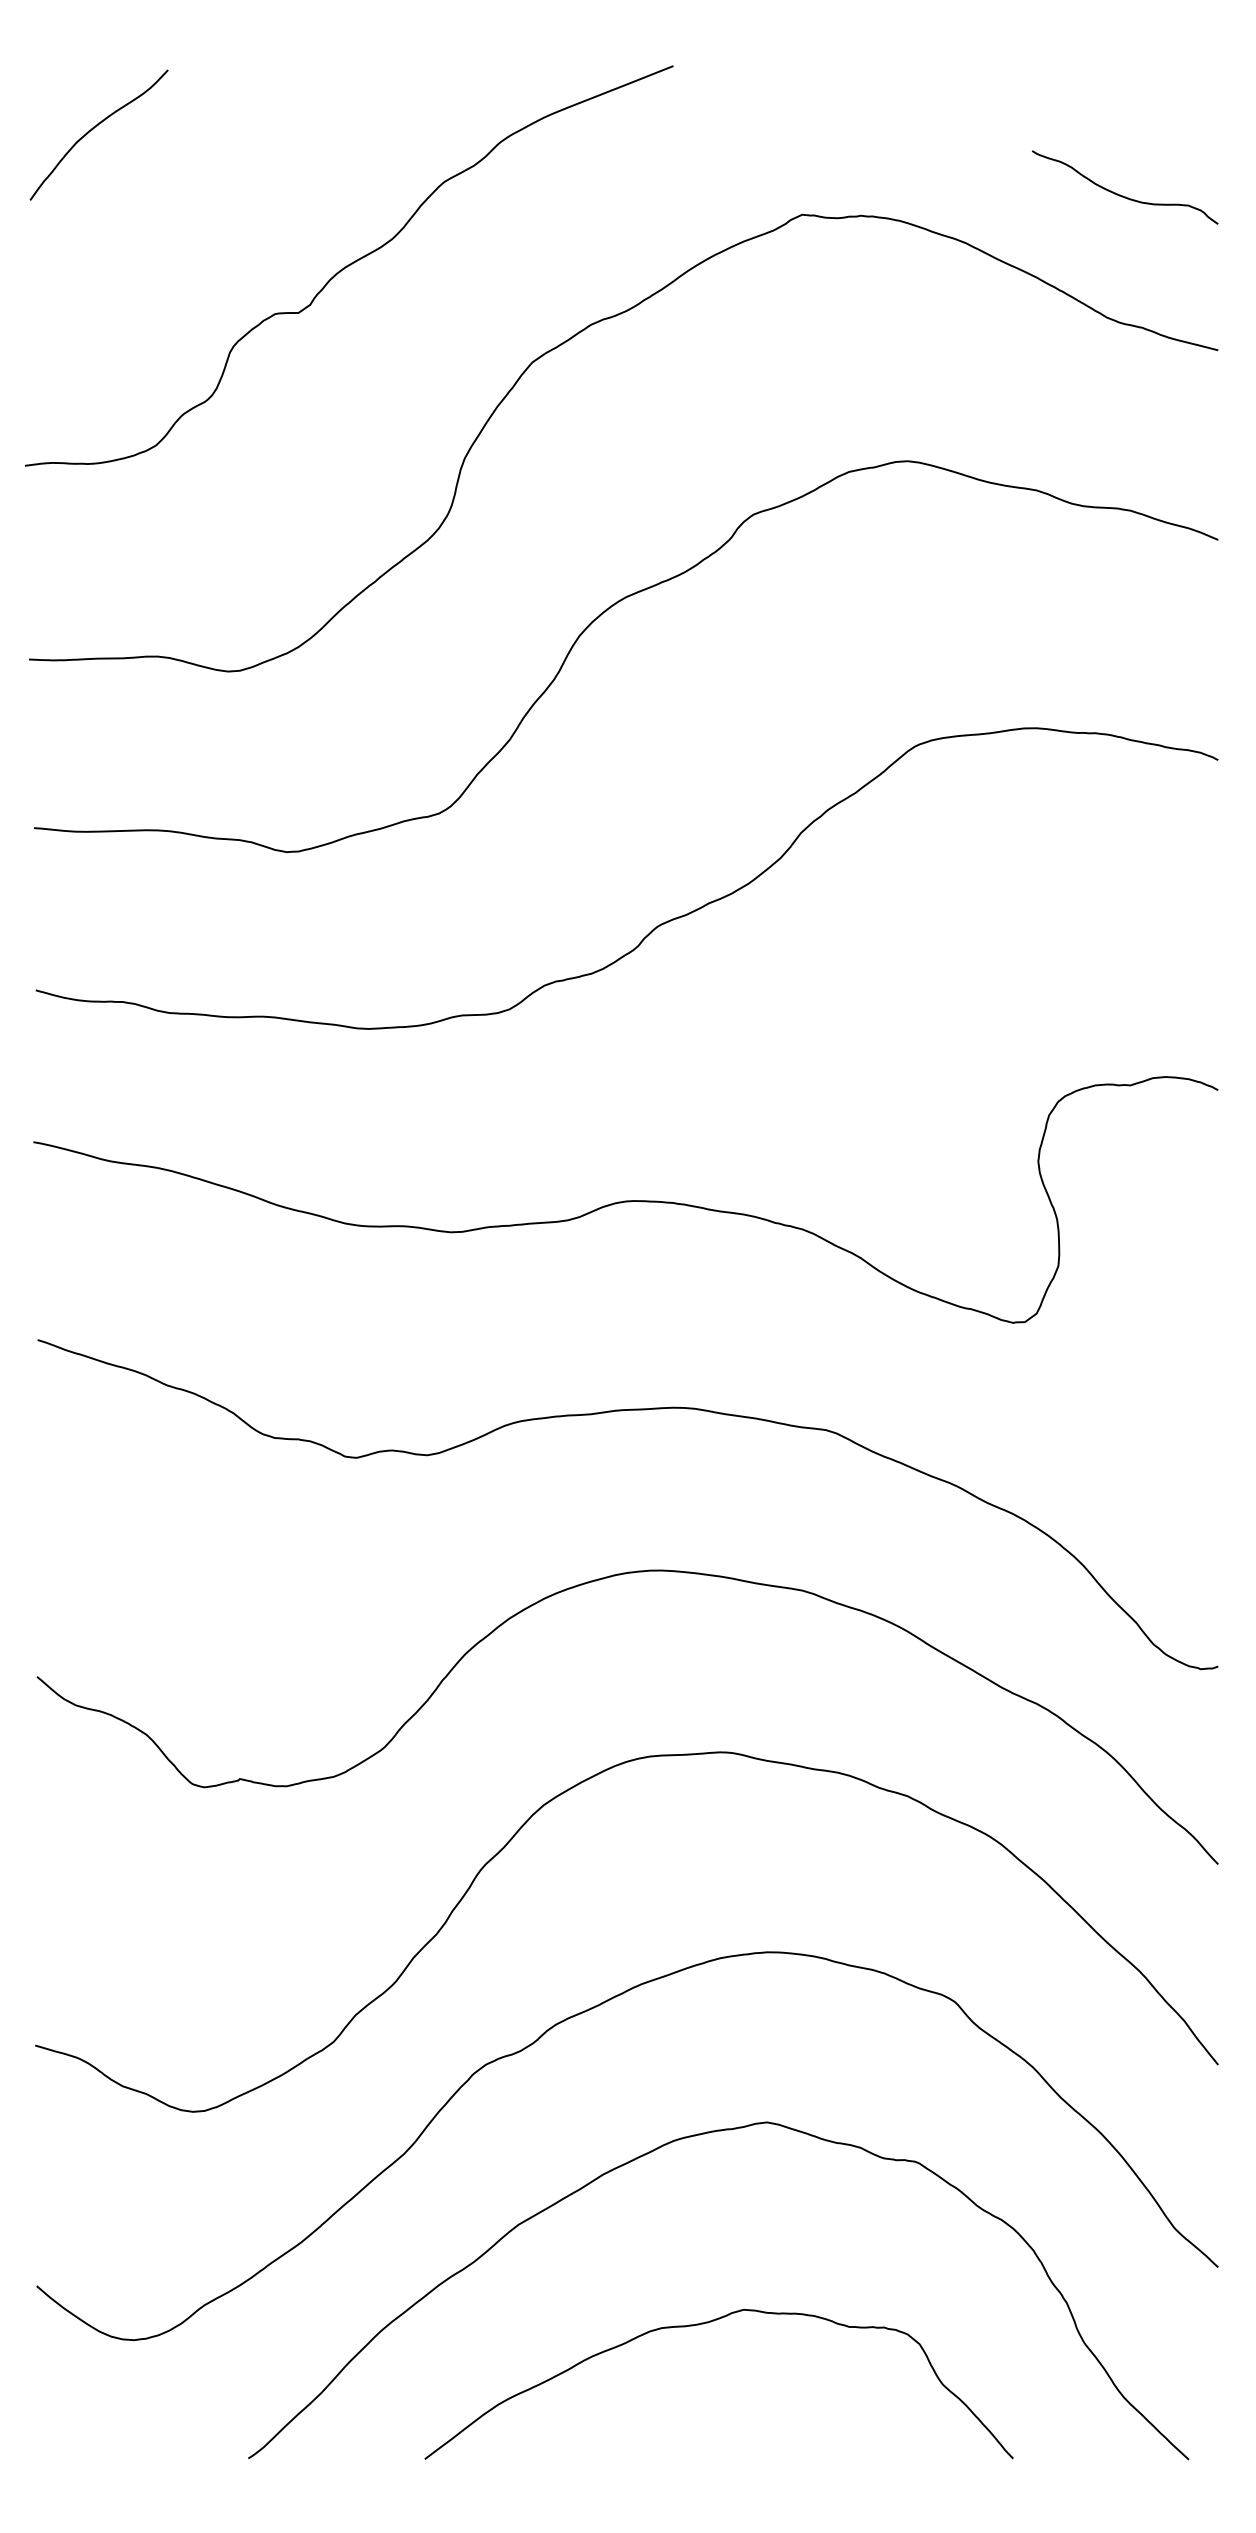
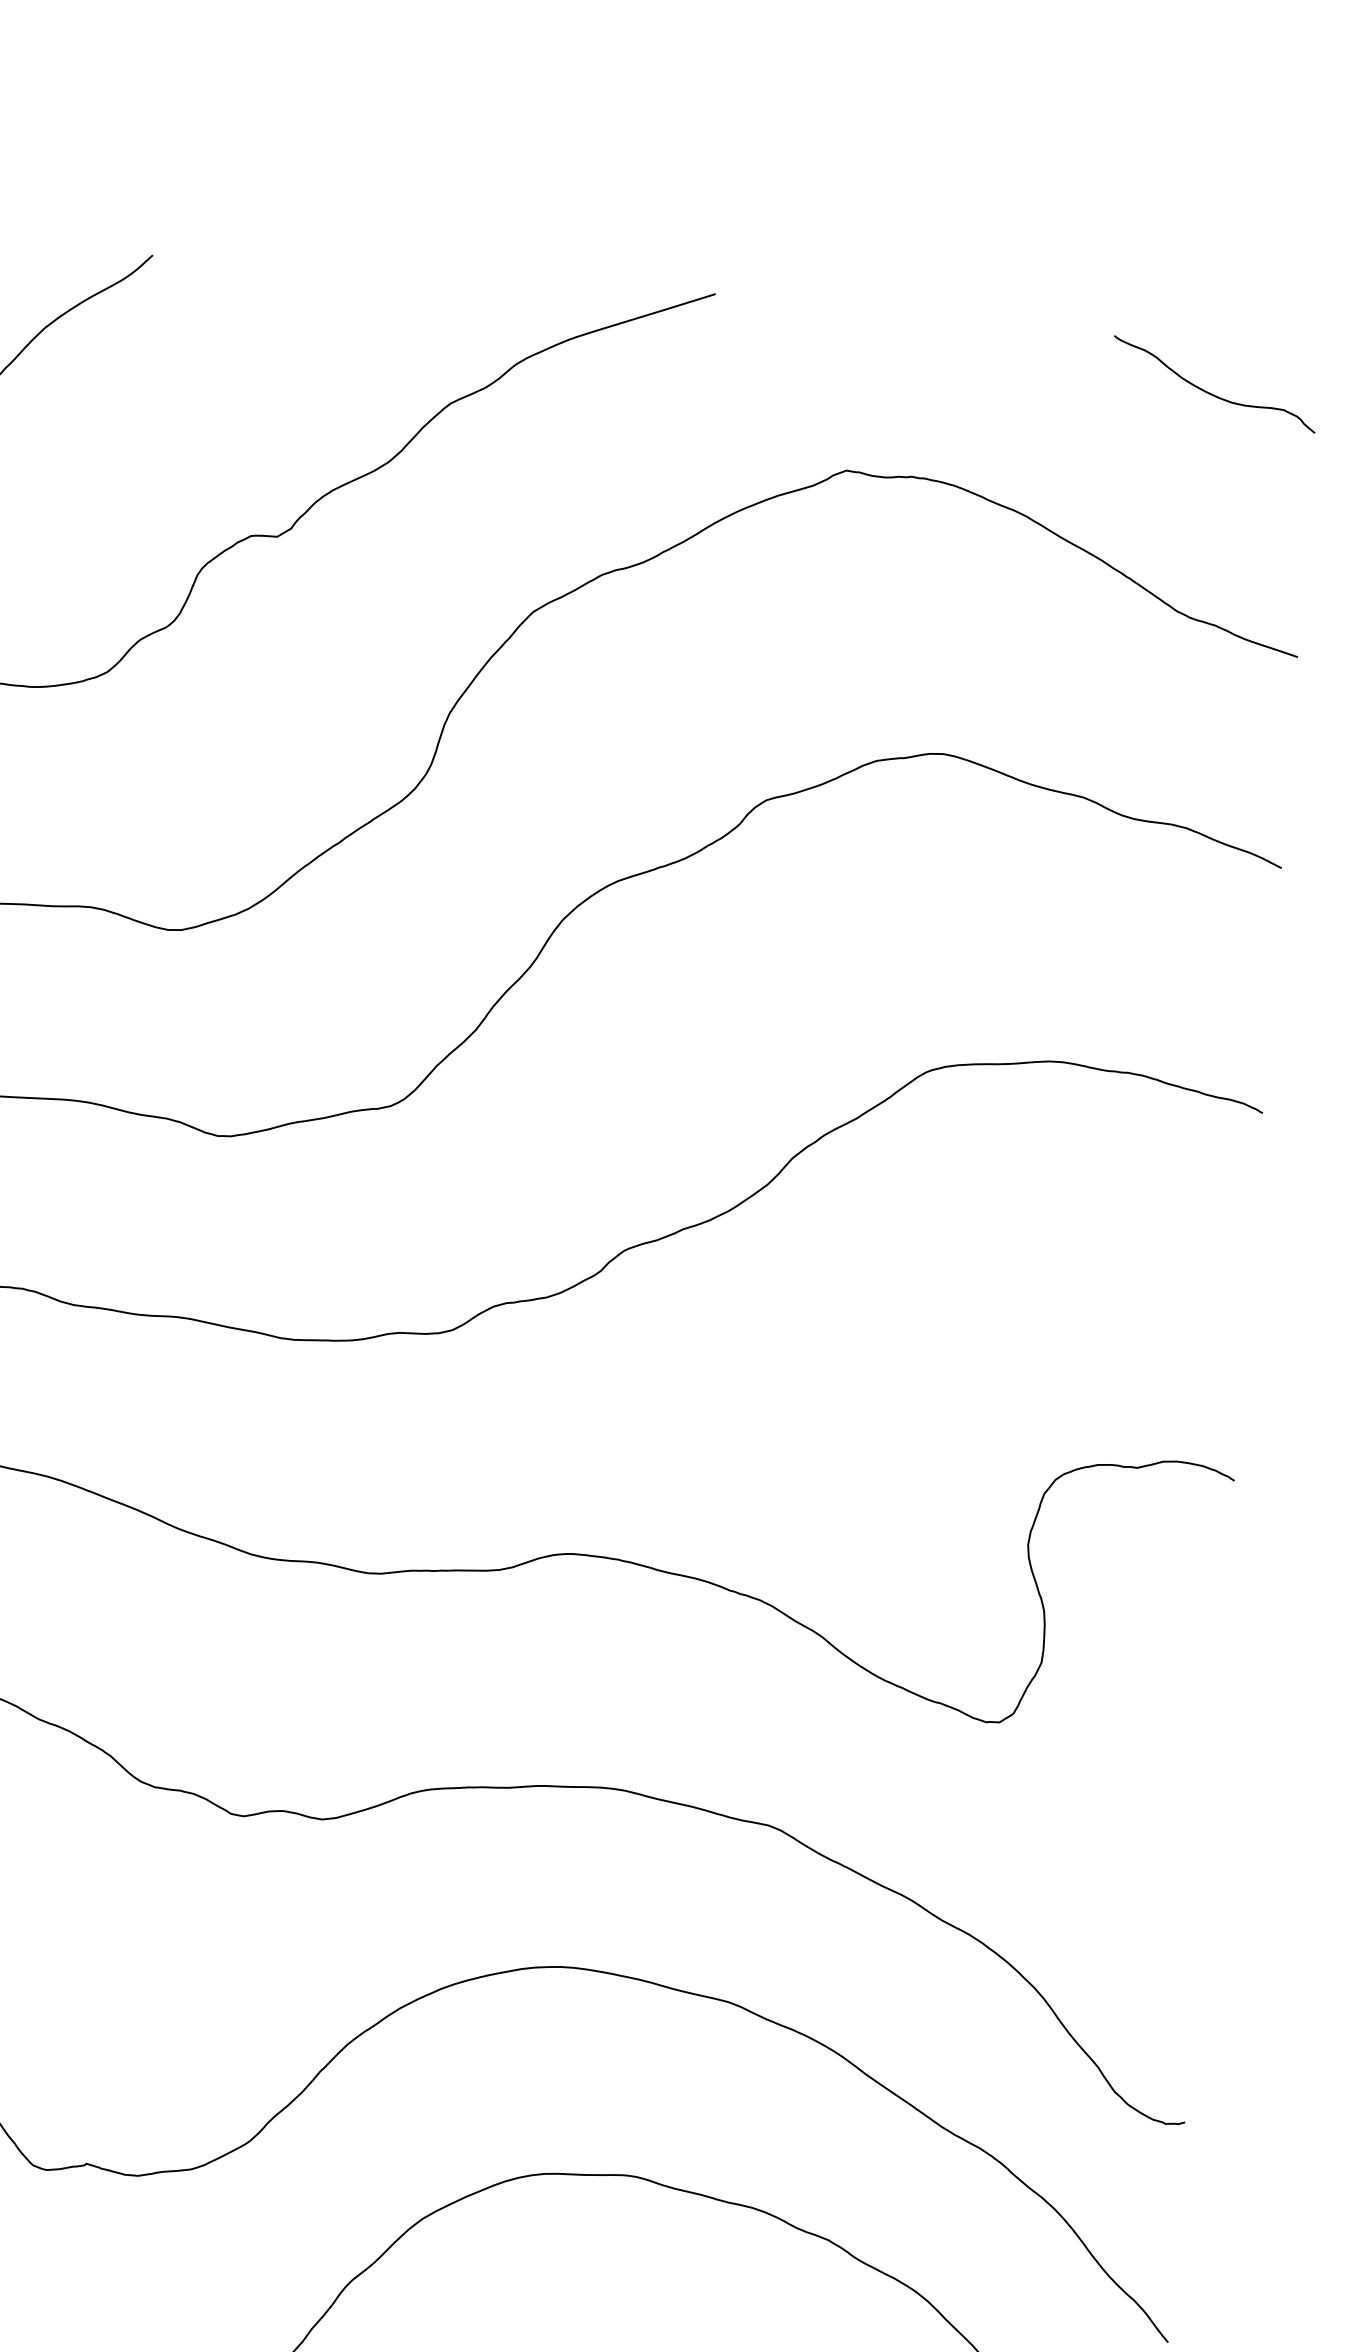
curve: (1123, 195) -> (1212, 393), moved

